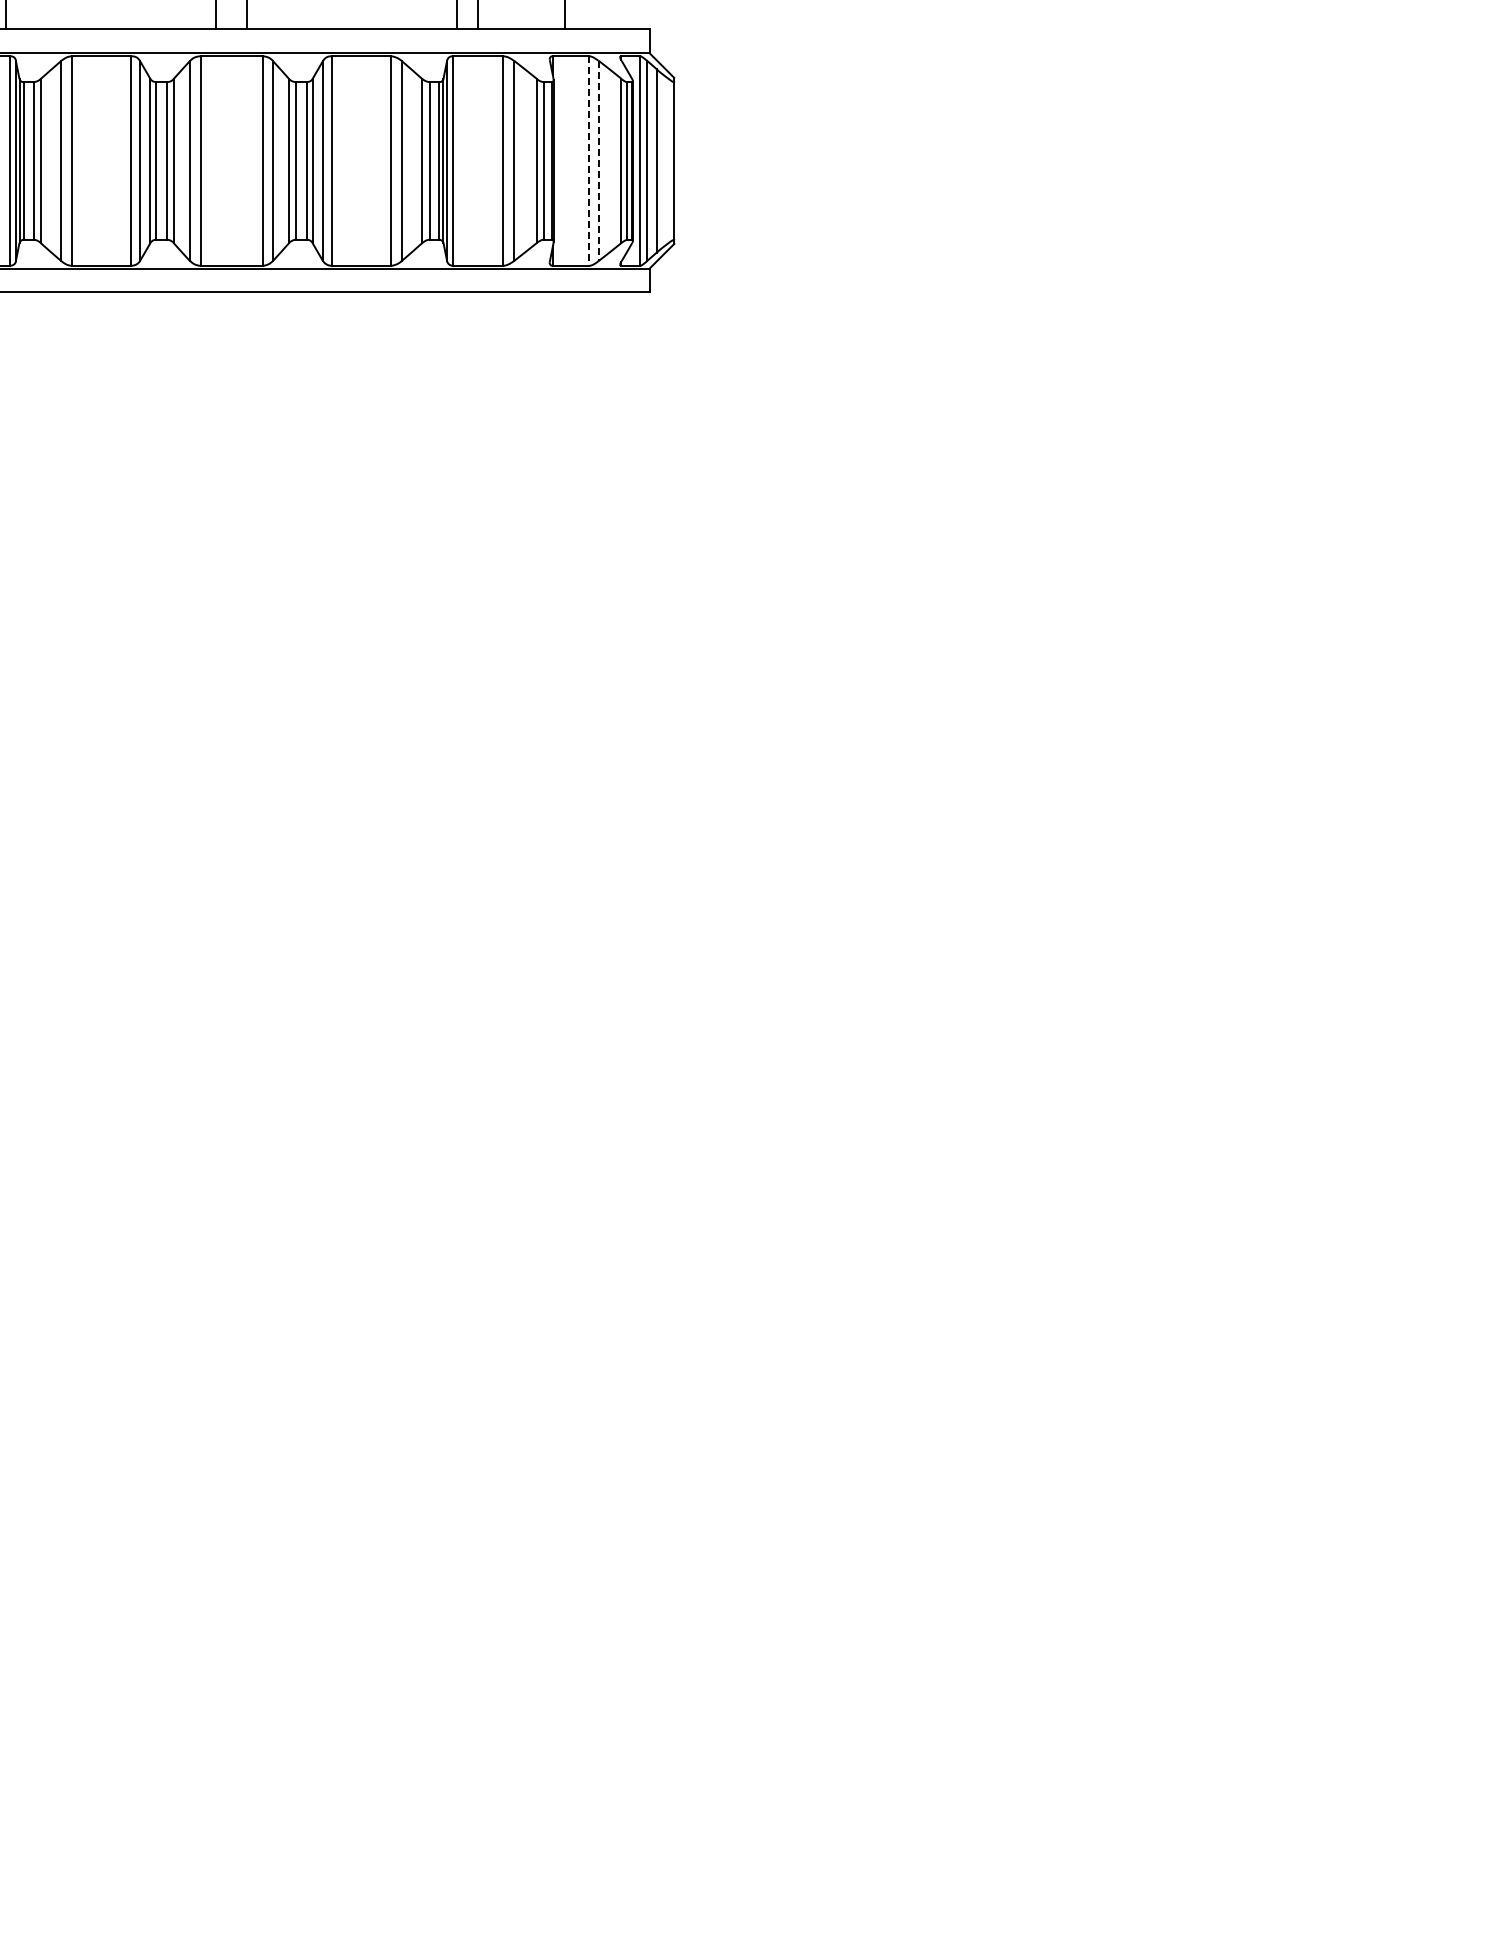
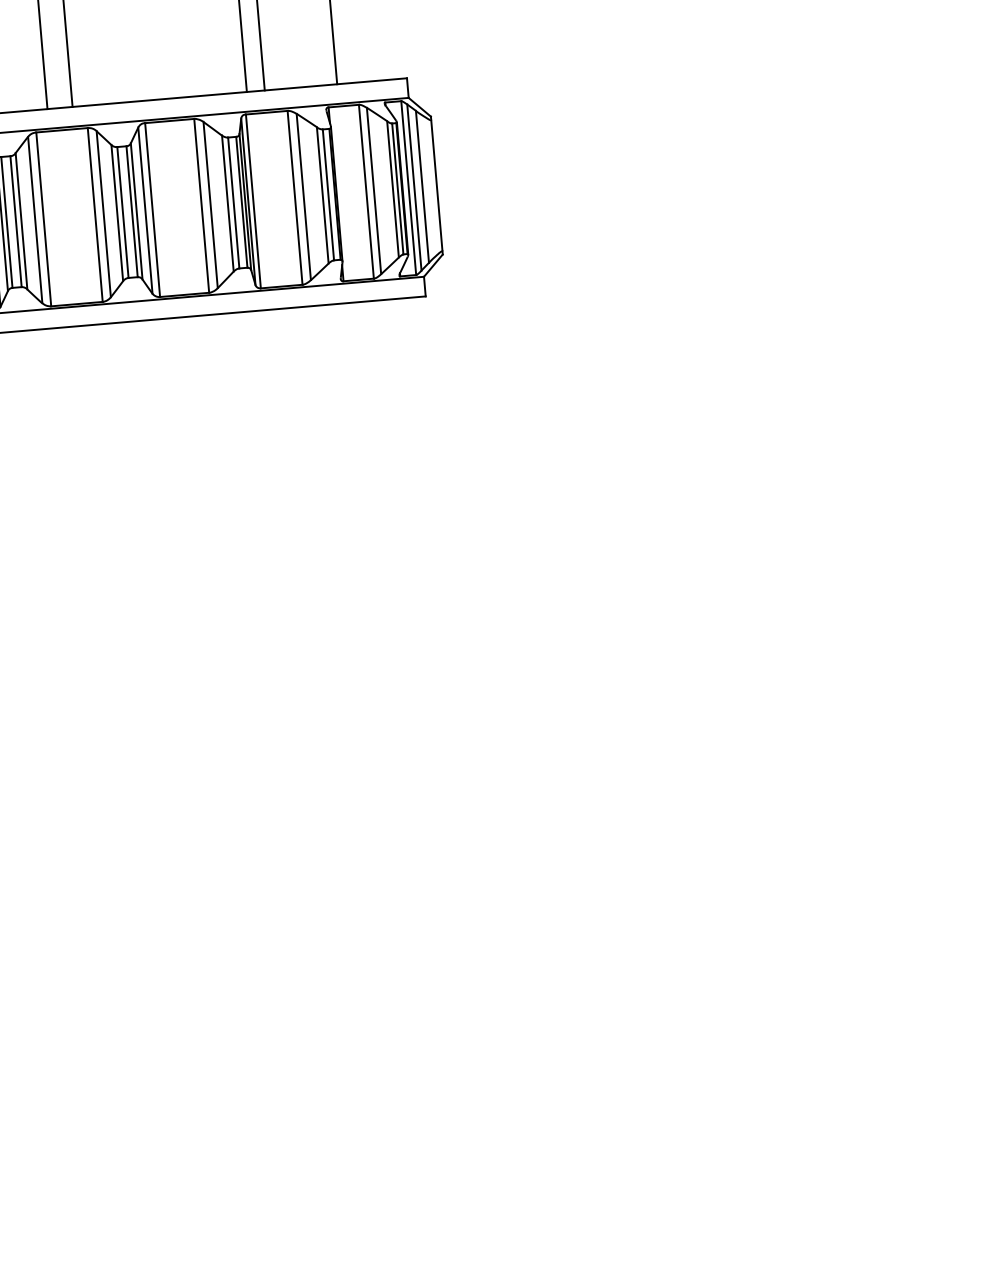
line: (589, 161) -> (366, 192), dashed -> solid
line: (598, 161) -> (374, 191), dashed -> solid

